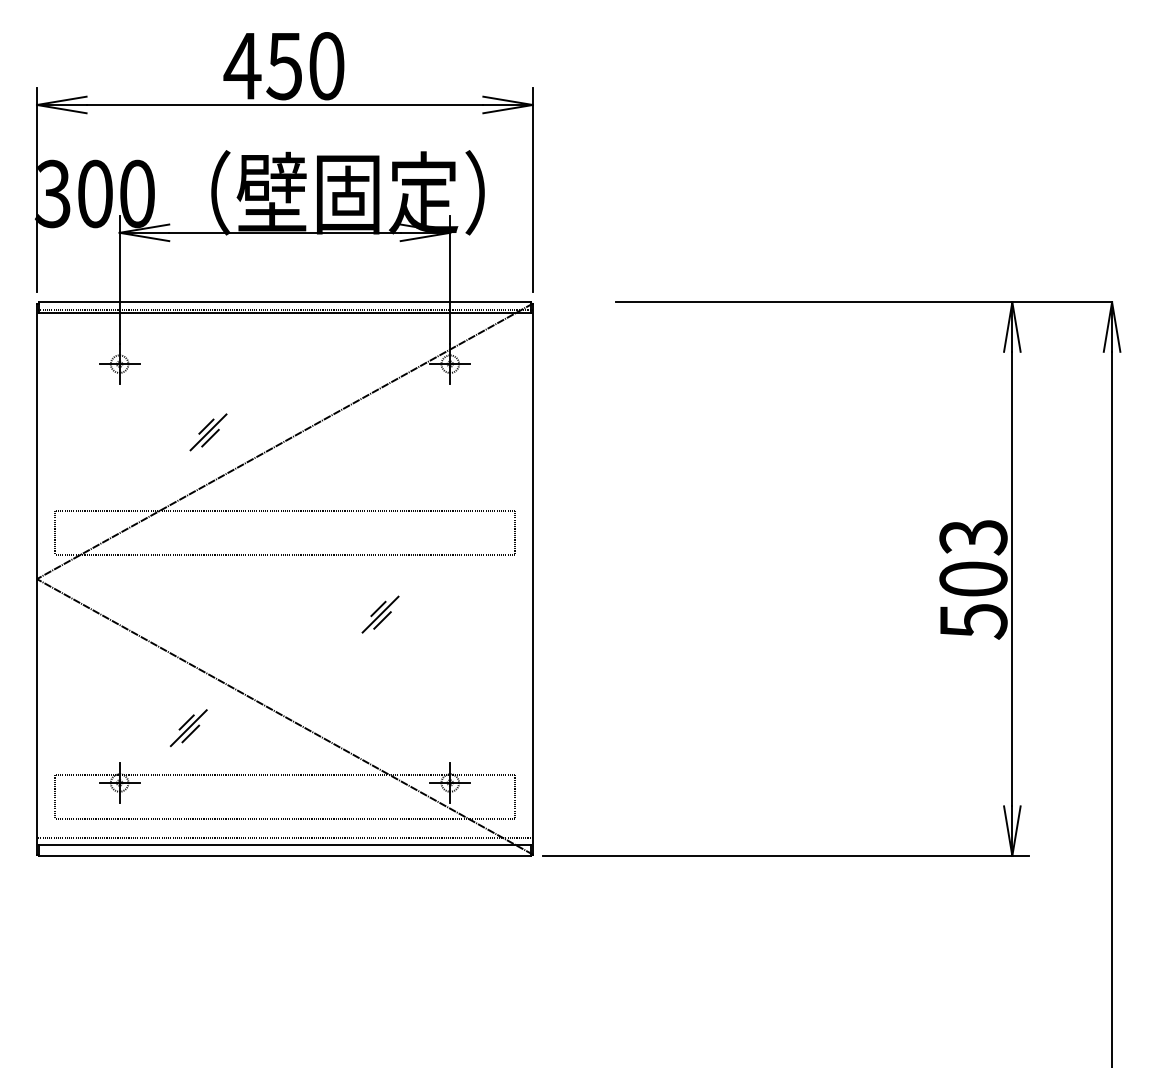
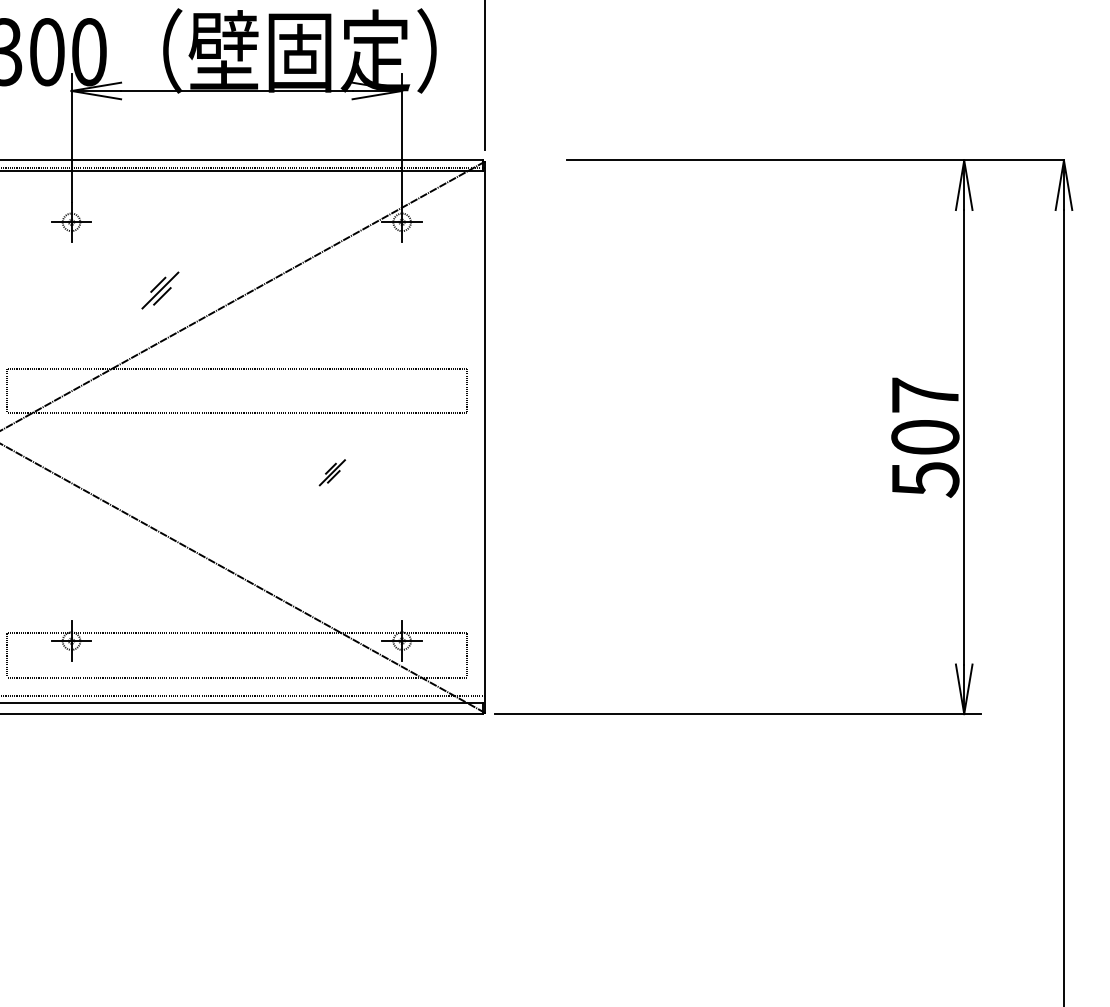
text: (973, 537) -> (925, 395), 503 -> 507
part: (380, 614) -> (332, 472), size x0.7
part: (188, 728) -> (140, 586), removed

